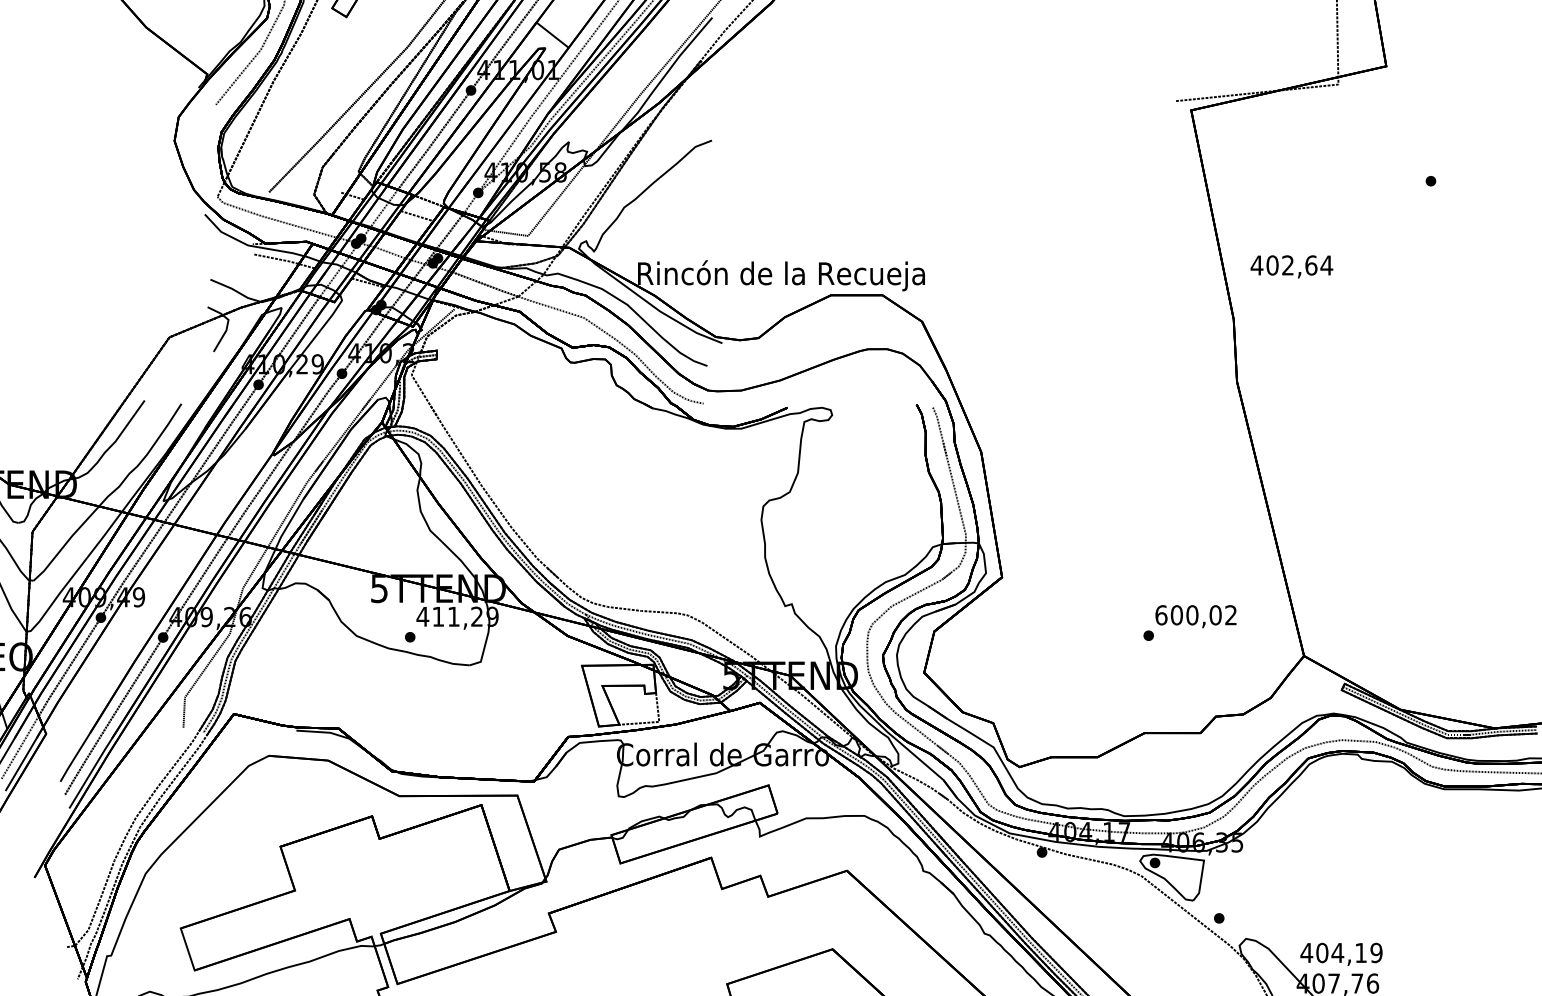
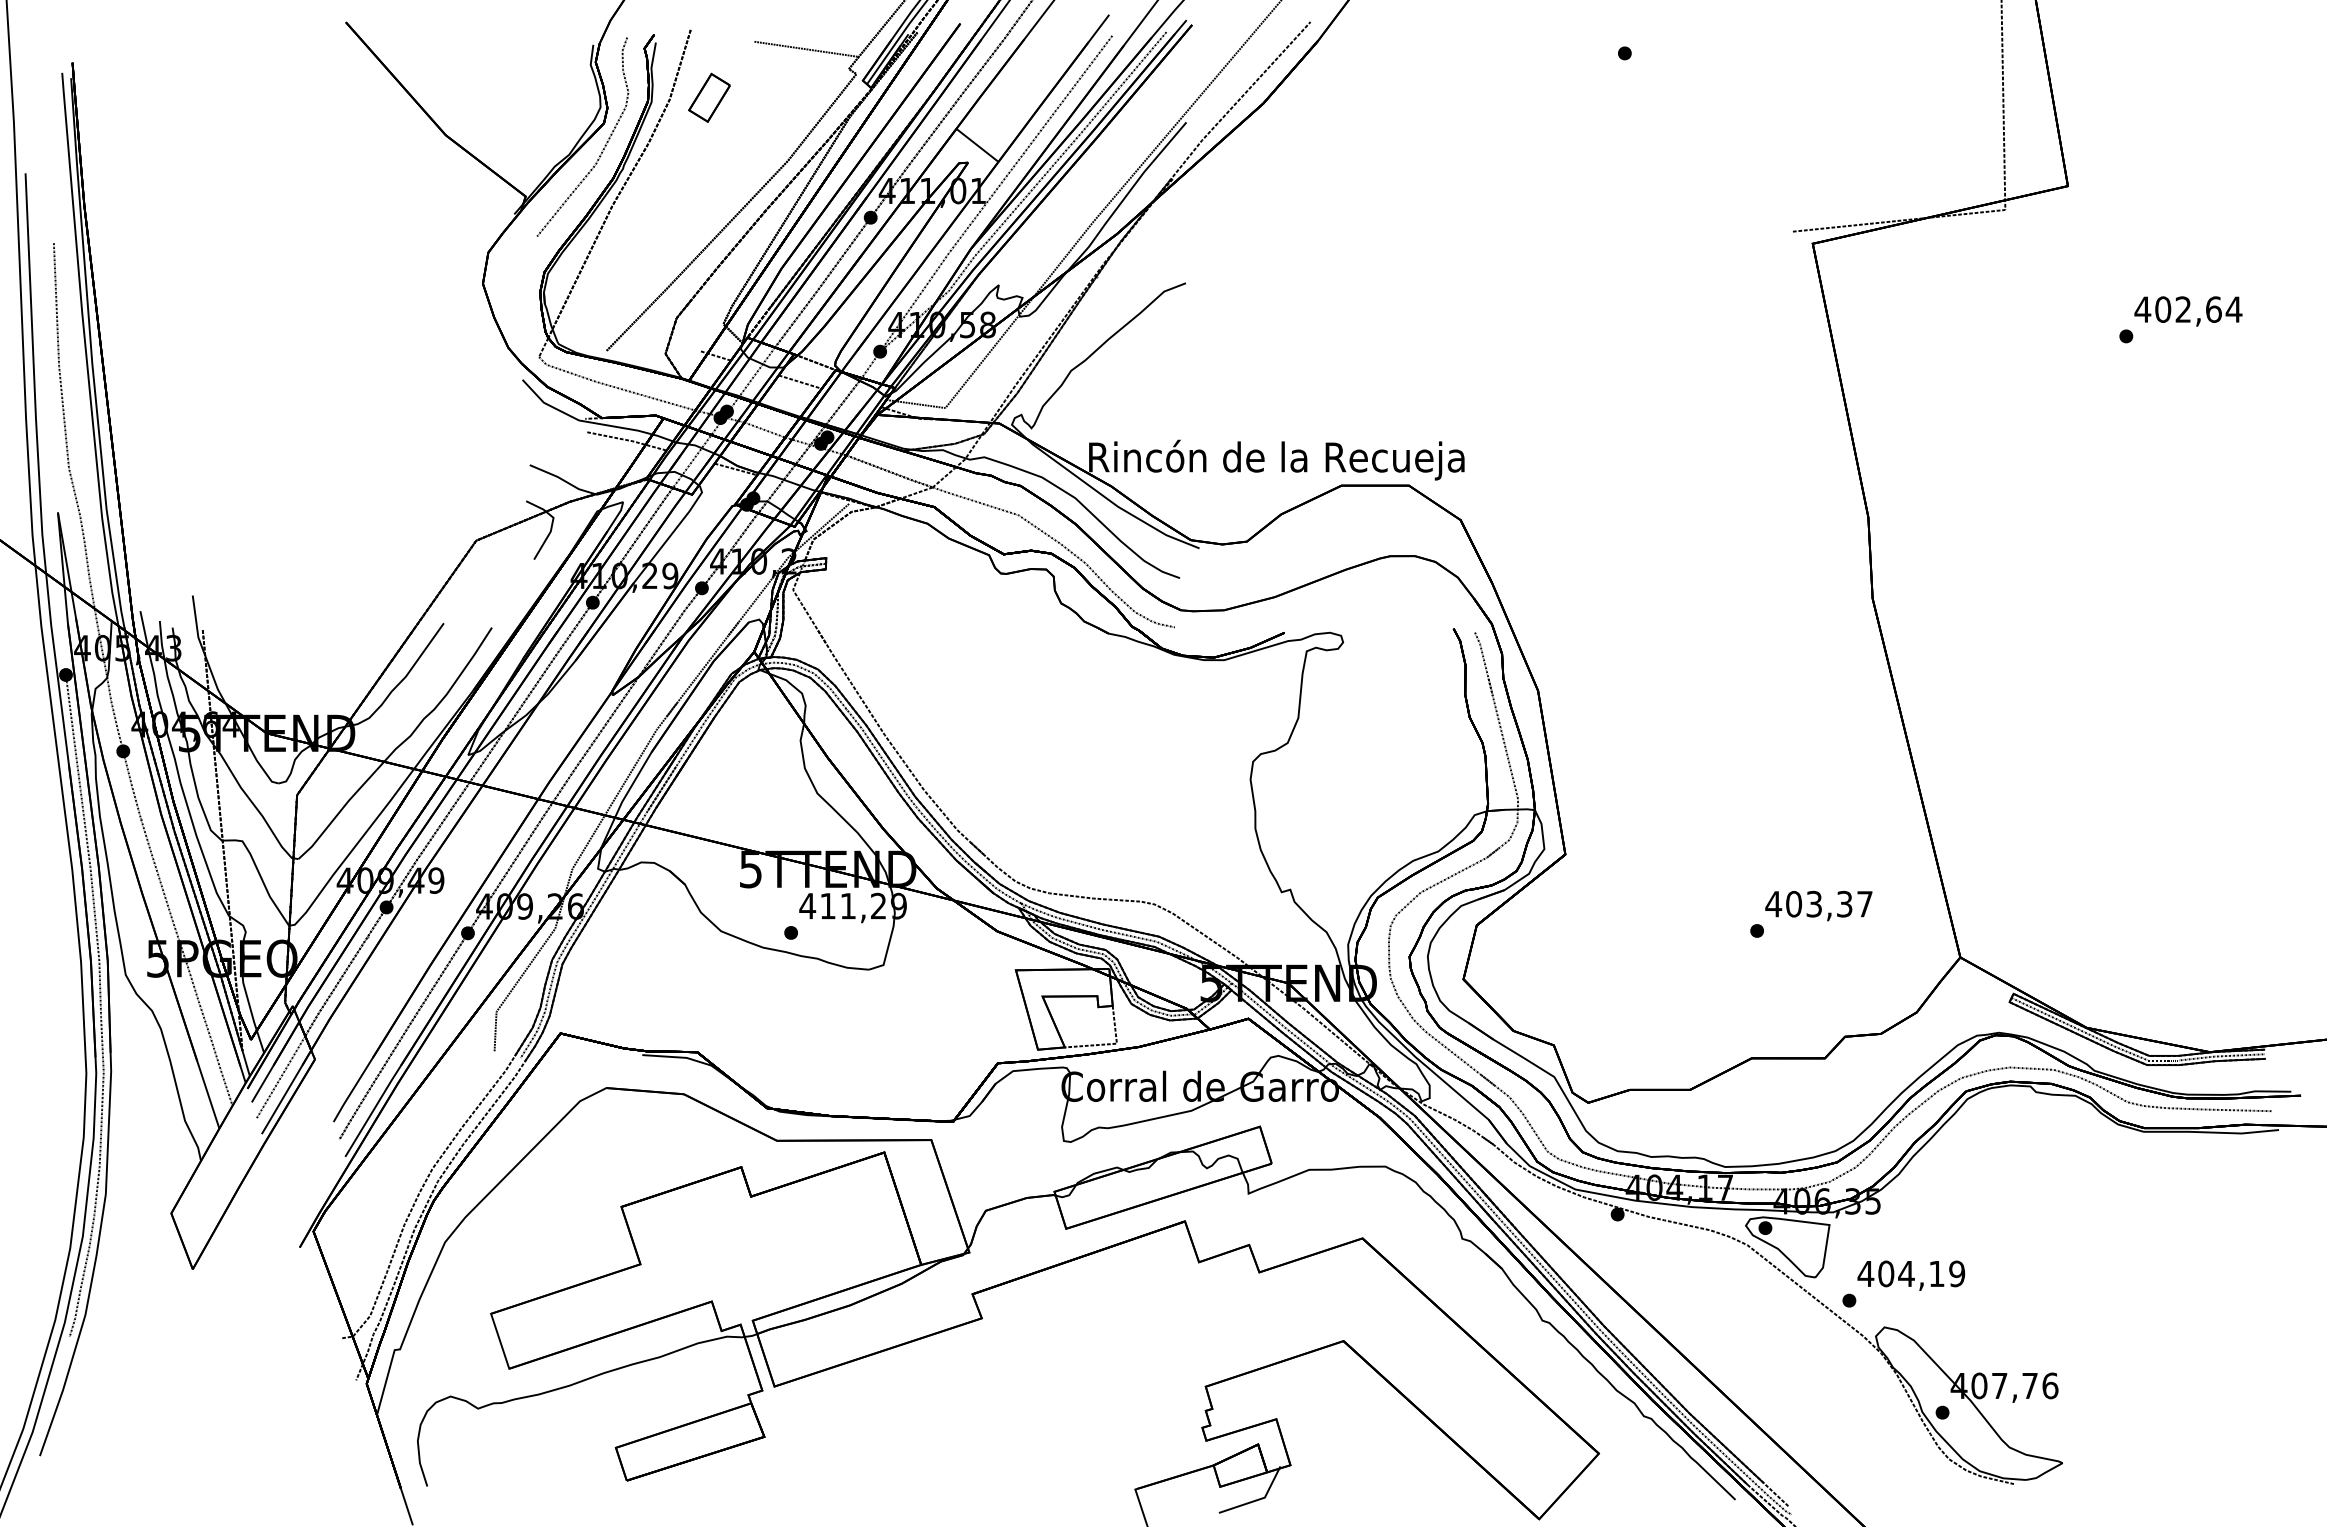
text: (1291, 266) -> (2188, 311), moved
text: (1195, 614) -> (1818, 903), 600,02 -> 403,37
text: (1341, 954) -> (1911, 1275), moved

